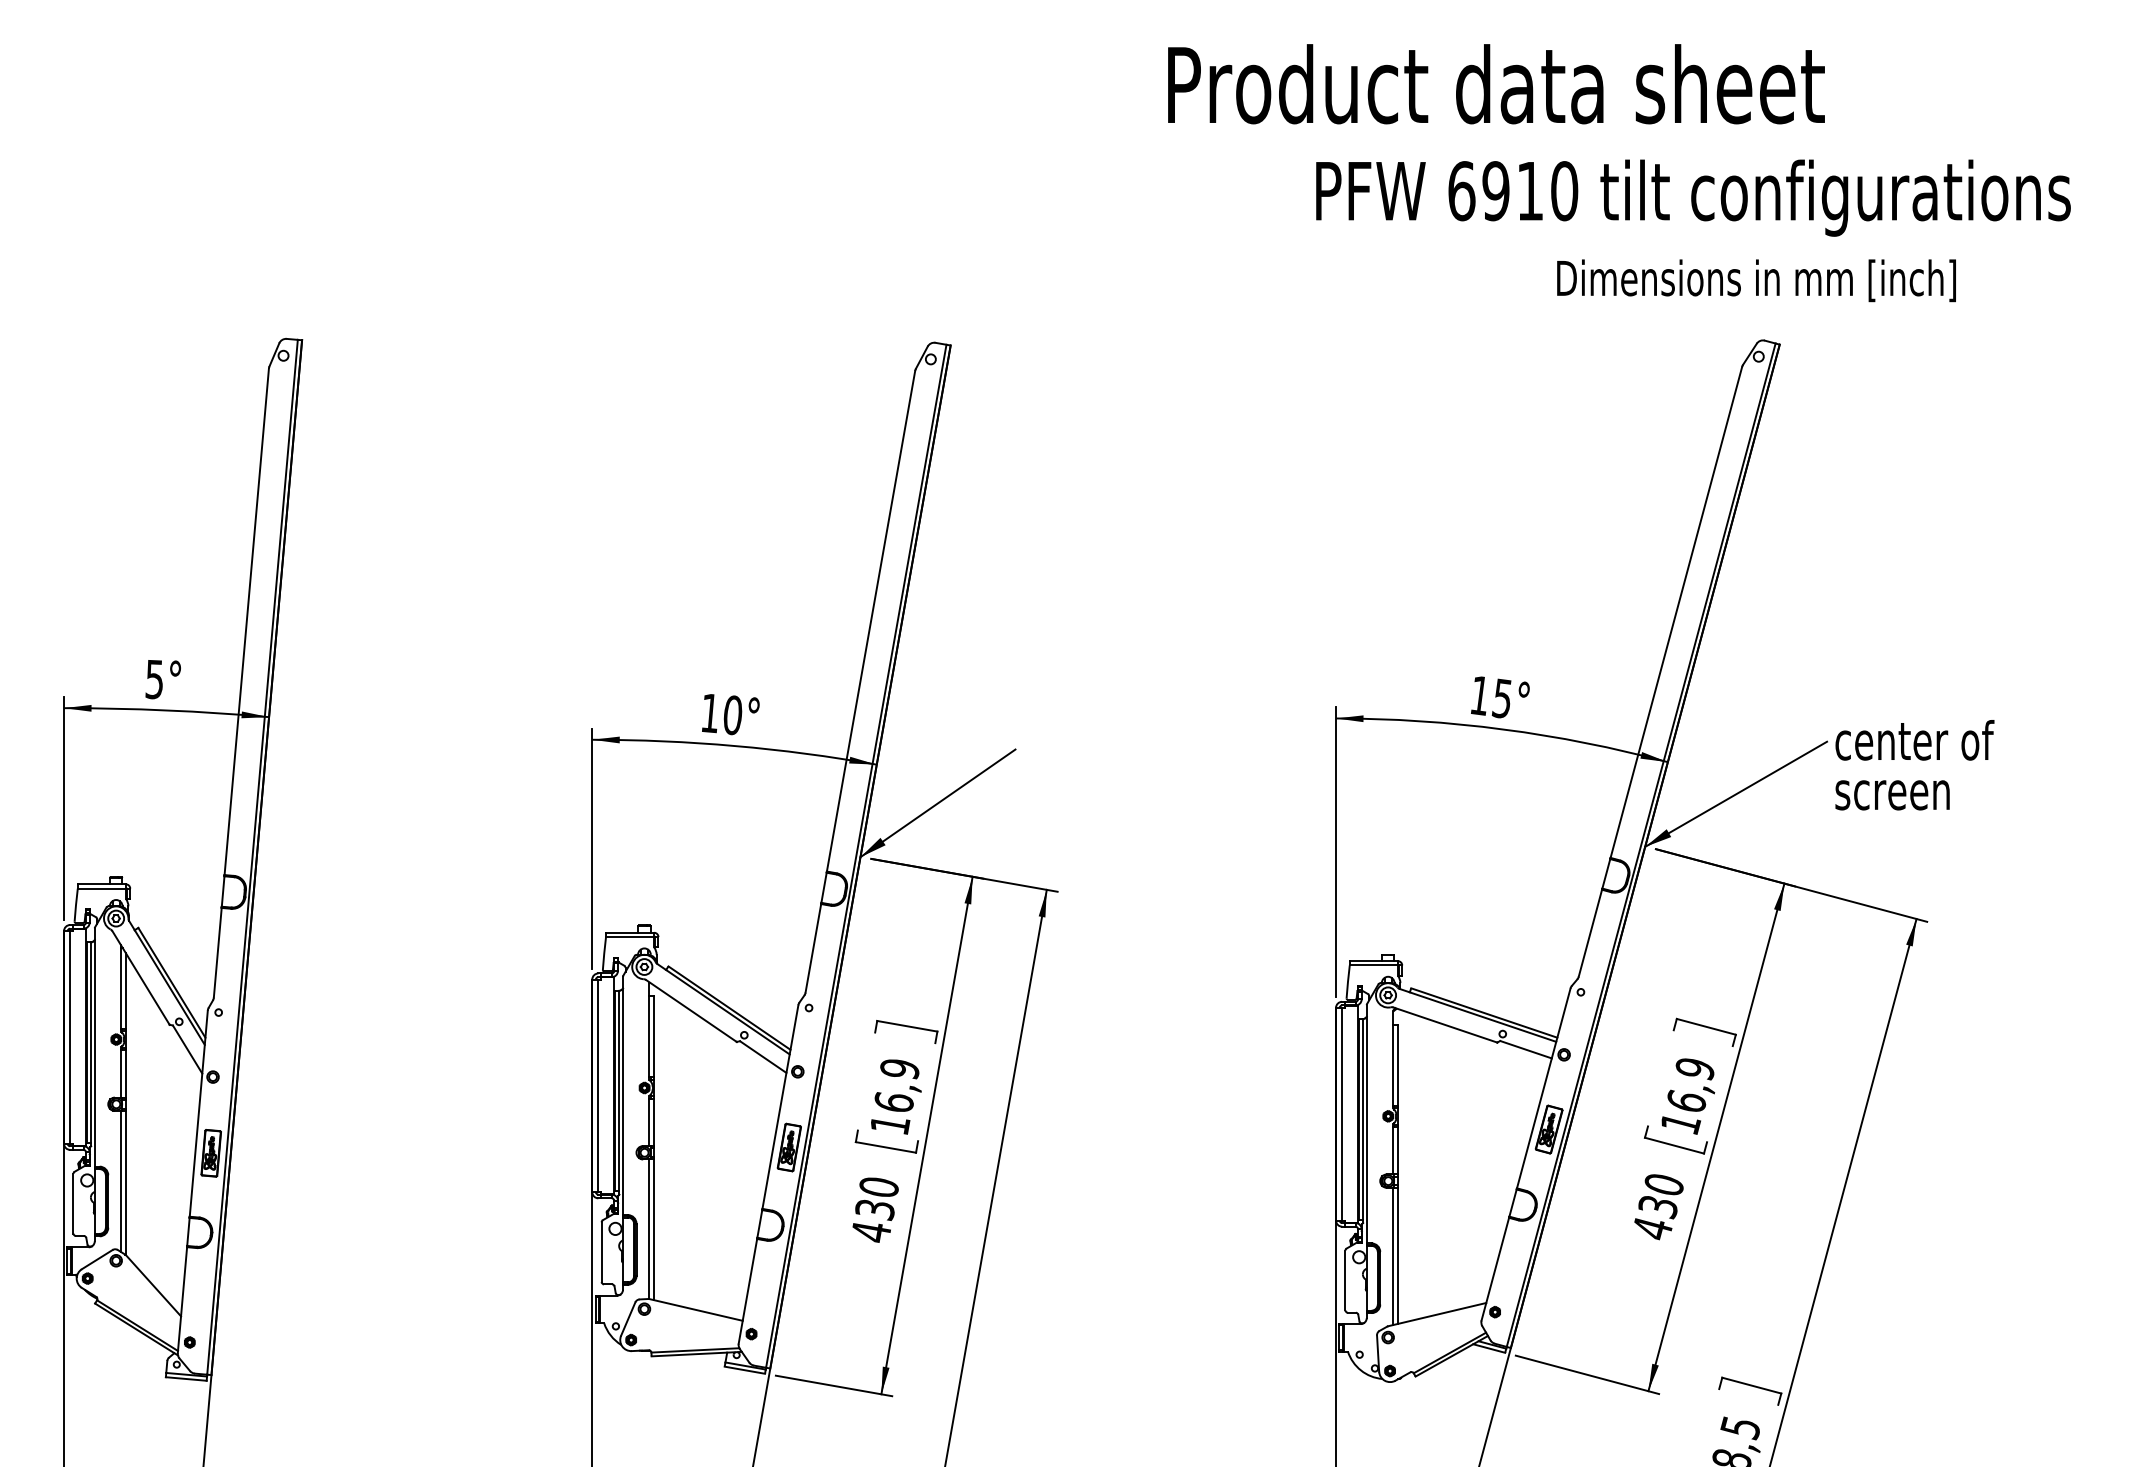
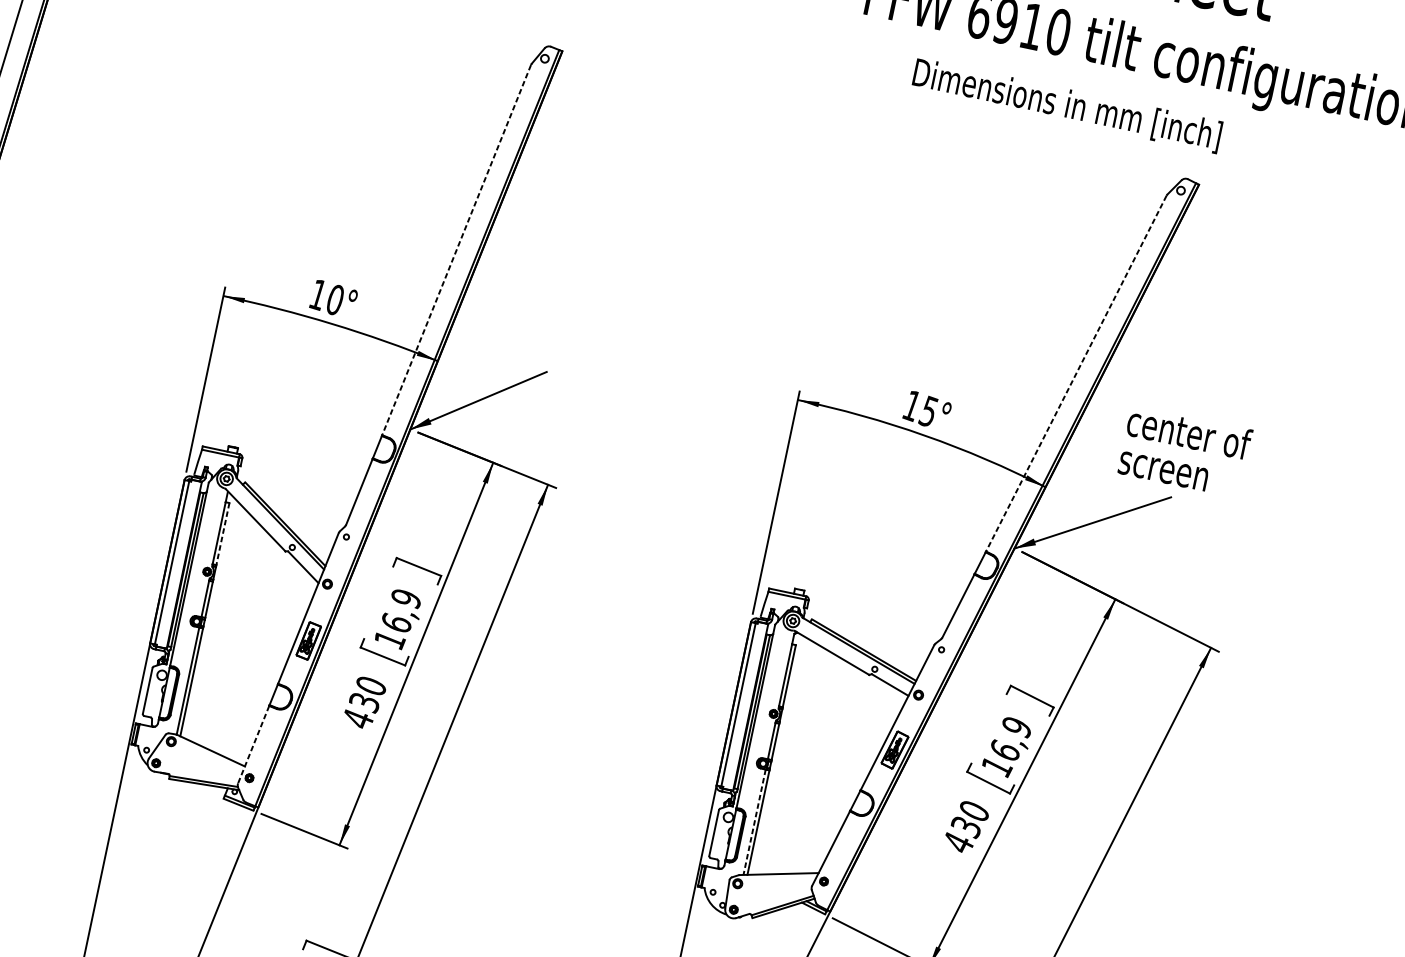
text: (1756, 280) -> (1067, 105), moved
line: (1676, 612) -> (1076, 373), solid -> dashed
line: (870, 621) -> (456, 250), solid -> dashed
text: (1914, 765) -> (1185, 451), moved
line: (654, 1037) -> (223, 534), solid -> dashed
line: (1393, 1256) -> (754, 822), solid -> dashed
line: (747, 1291) -> (253, 744), solid -> dashed

